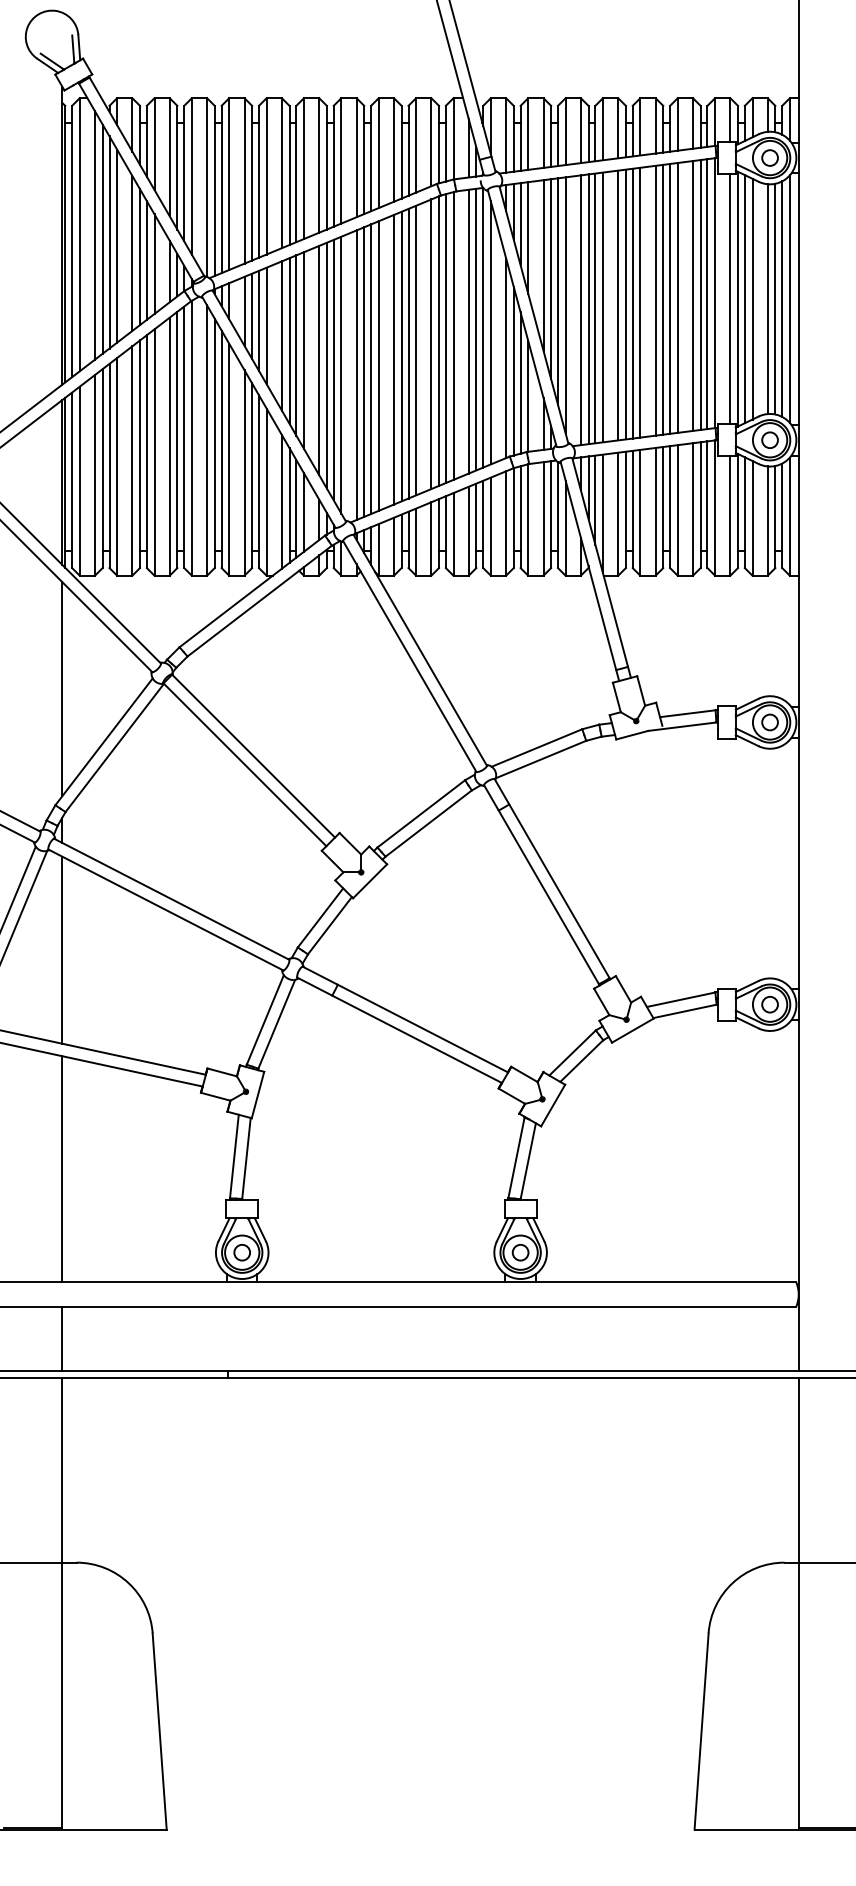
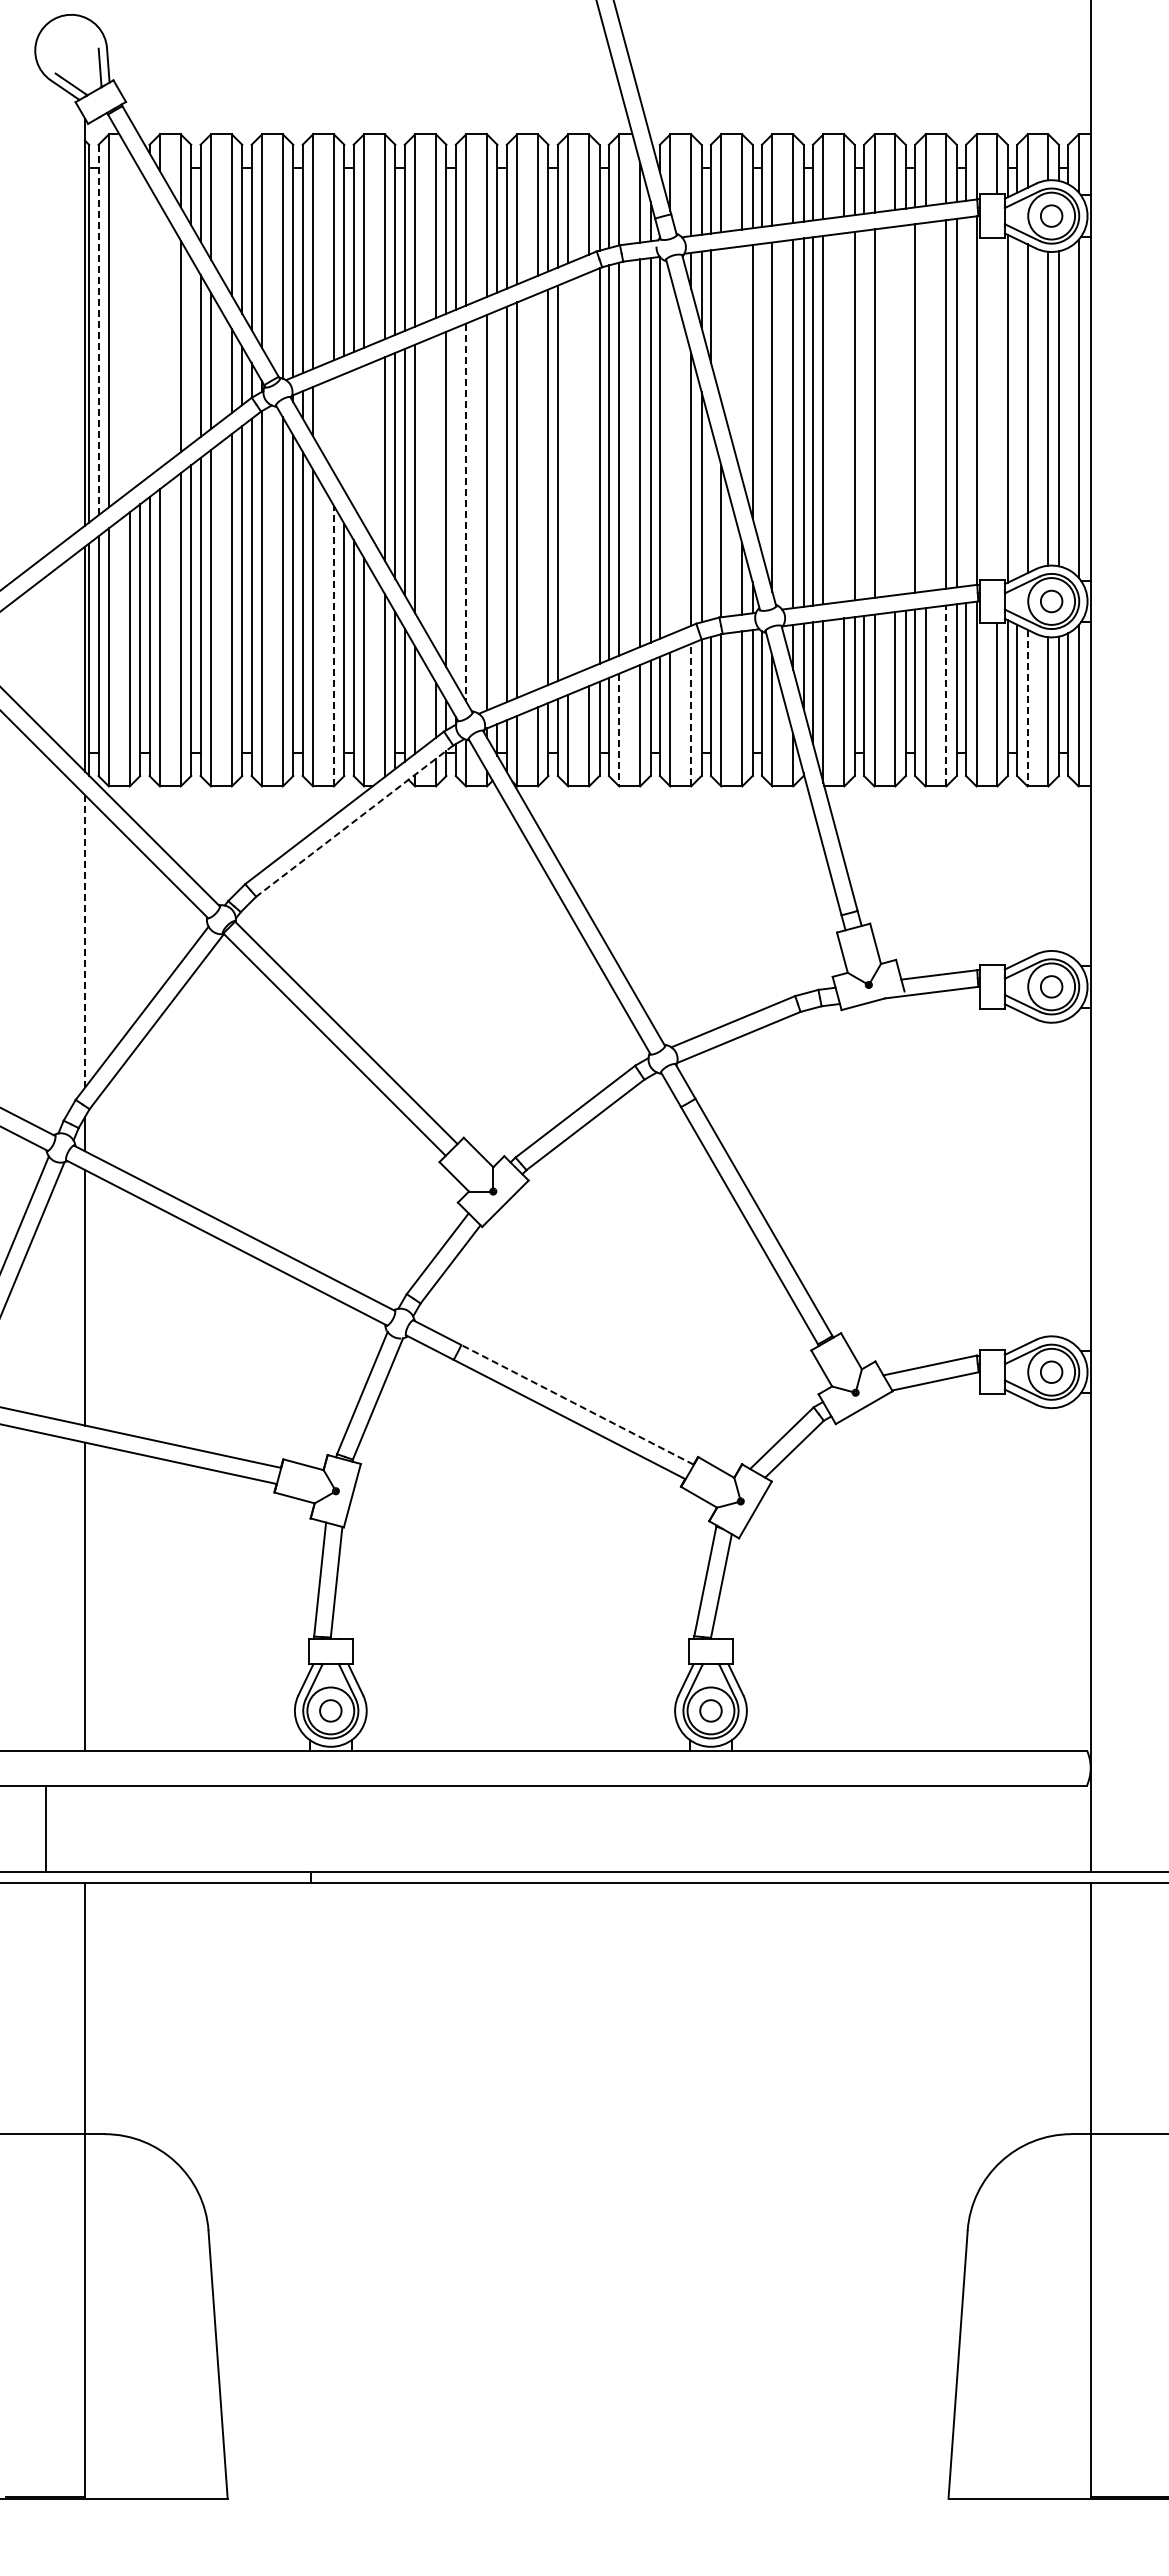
line: (94, 235) -> (129, 321), removed
line: (102, 238) -> (140, 326), removed
line: (528, 238) -> (721, 325), removed
line: (72, 241) -> (98, 329), solid -> dashed
line: (109, 242) -> (149, 331), removed
line: (116, 246) -> (159, 336), removed
line: (140, 257) -> (191, 351), removed
line: (543, 265) -> (742, 362), removed
line: (558, 291) -> (762, 398), removed
line: (707, 293) -> (966, 401), removed
line: (677, 297) -> (925, 406), removed
line: (730, 298) -> (997, 408), removed
line: (745, 298) -> (1017, 408), removed
line: (782, 298) -> (1068, 408), removed
line: (663, 299) -> (905, 409), removed
line: (655, 300) -> (895, 410), removed
line: (633, 303) -> (864, 414), removed
line: (618, 305) -> (844, 417), removed
line: (244, 311) -> (333, 425), removed
line: (252, 316) -> (344, 432), removed
line: (258, 320) -> (353, 438), removed
line: (266, 325) -> (364, 444), removed
line: (490, 332) -> (670, 454), removed
line: (431, 344) -> (589, 470), removed
line: (416, 350) -> (568, 478), removed
line: (394, 359) -> (538, 491), removed
line: (319, 360) -> (436, 492), removed
line: (333, 369) -> (455, 505), removed
line: (364, 372) -> (497, 508), removed
line: (341, 375) -> (466, 513), solid -> dashed
line: (520, 383) -> (710, 523), removed
line: (244, 472) -> (333, 645), solid -> dashed
line: (693, 509) -> (946, 695), solid -> dashed
line: (752, 518) -> (1027, 708), solid -> dashed
line: (506, 523) -> (691, 714), solid -> dashed
line: (453, 534) -> (619, 730), solid -> dashed
line: (259, 601) -> (354, 821), solid -> dashed
line: (62, 688) -> (85, 940), solid -> dashed
line: (422, 1028) -> (577, 1404), solid -> dashed
line: (62, 1338) -> (46, 1828), moved

